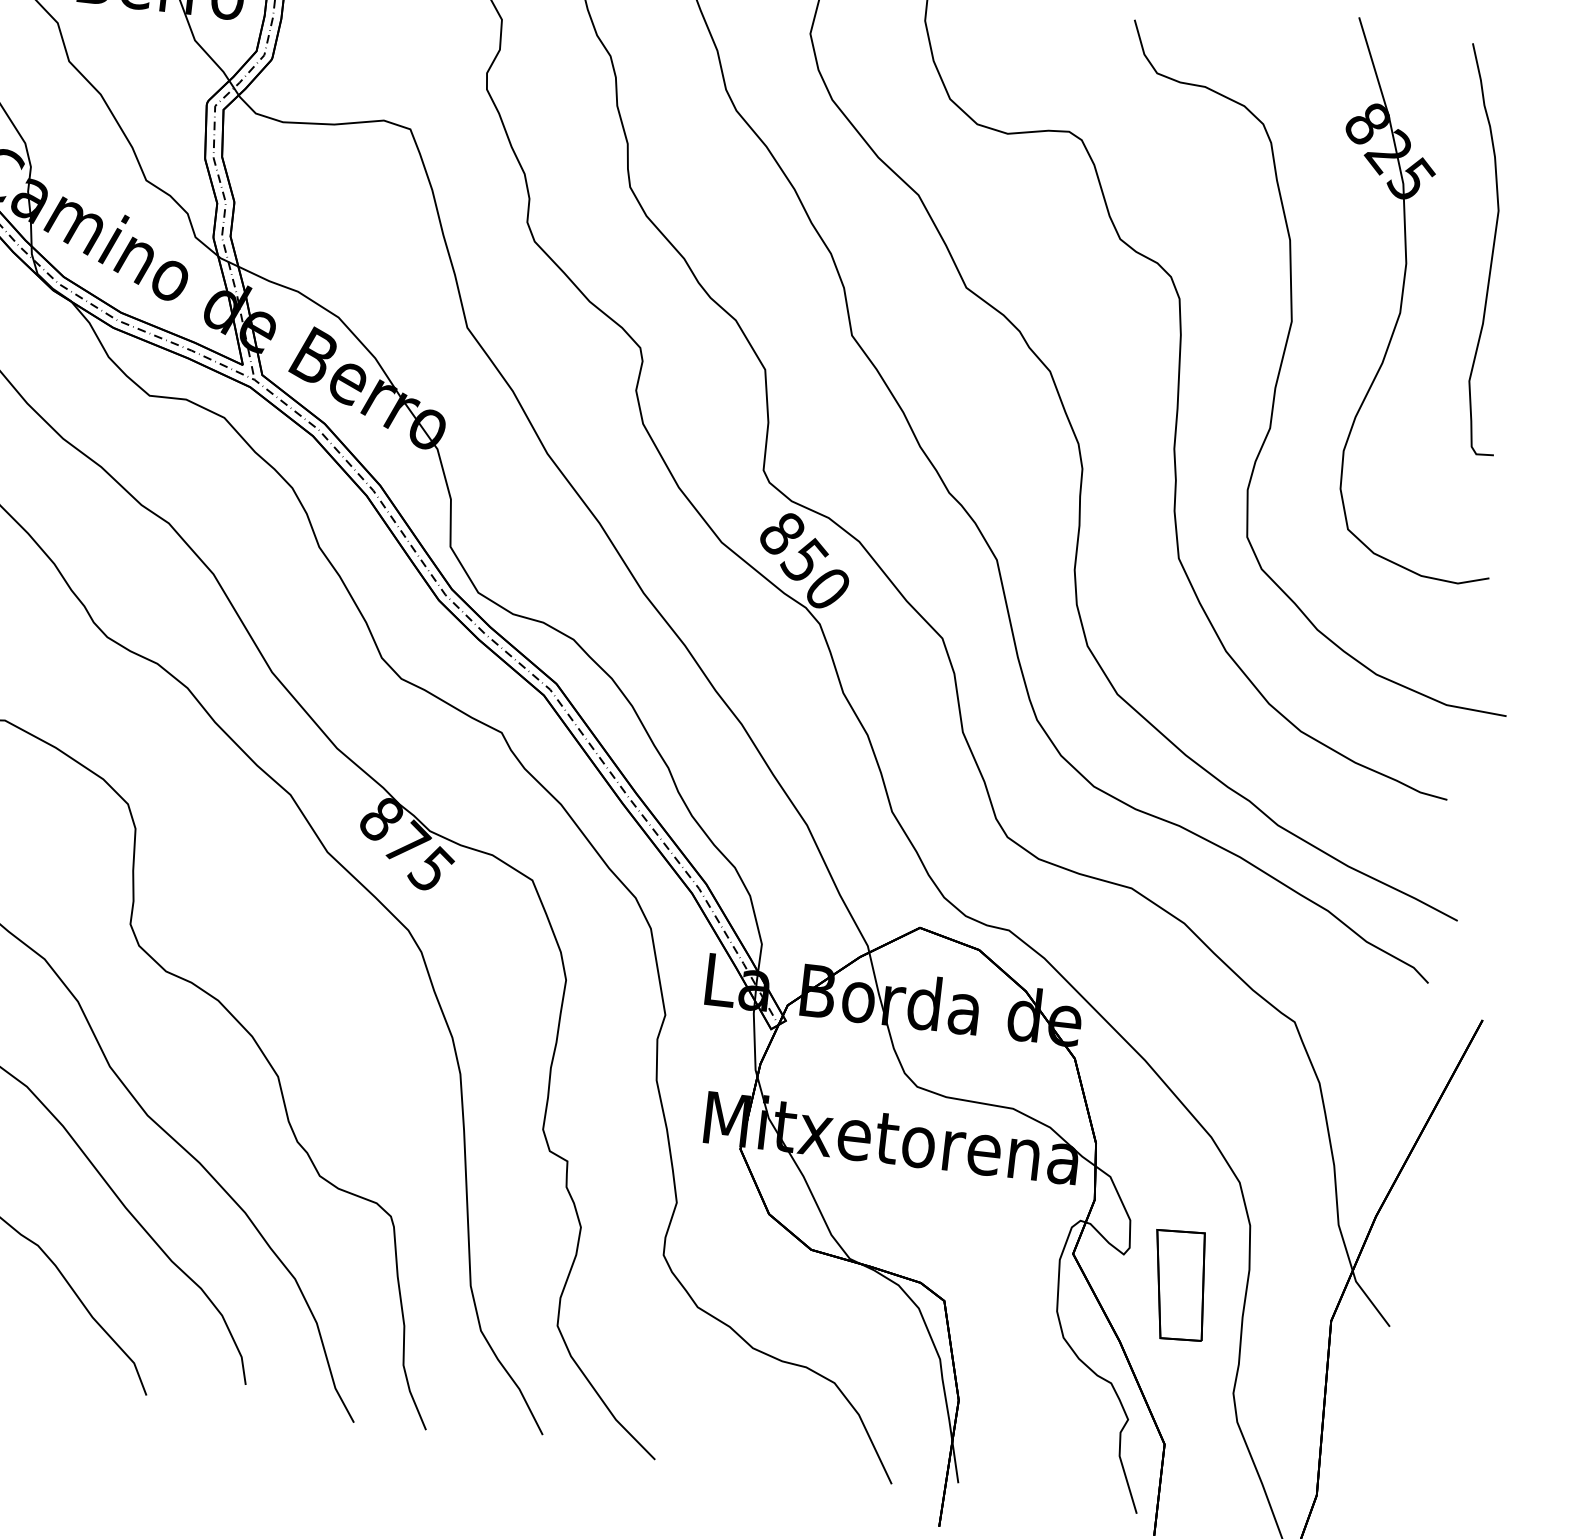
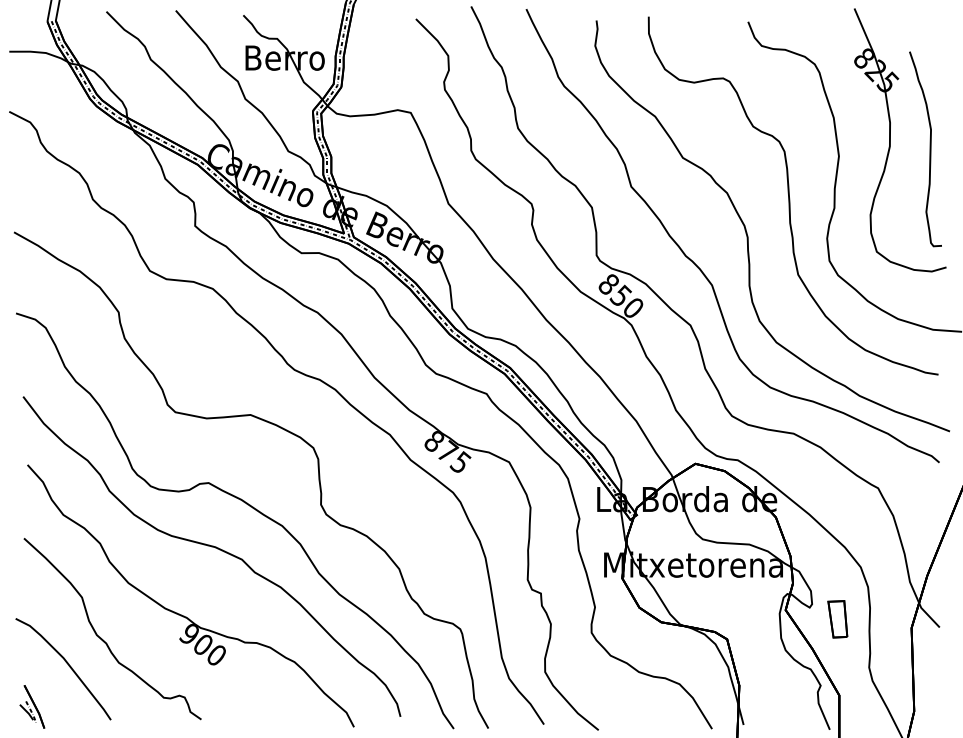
curve: (1490, 251) -> (929, 149), moved
part: (1178, 1285) -> (837, 619), size x0.7

